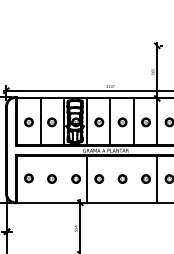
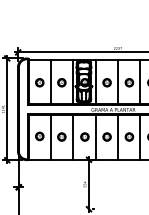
line: (40, 179) -> (50, 137), added
line: (63, 179) -> (72, 137), added
line: (110, 179) -> (117, 137), added
line: (133, 179) -> (139, 137), added

